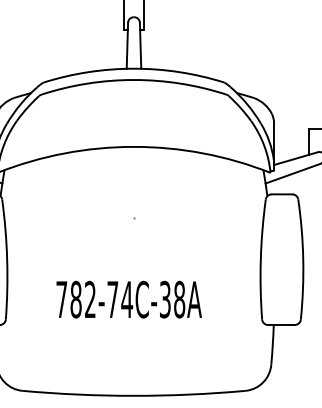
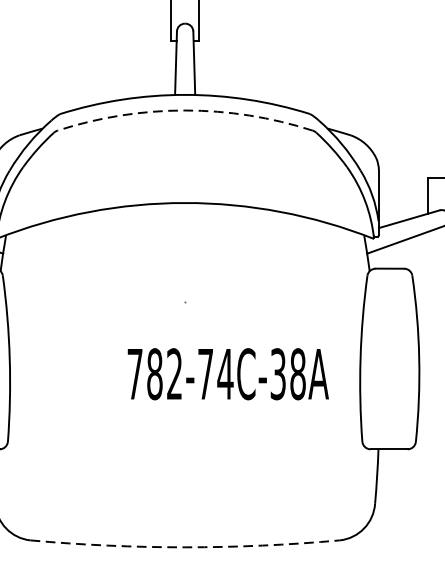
arc: (134, 80) -> (185, 111), solid -> dashed
text: (128, 299) -> (227, 373), moved
arc: (133, 395) -> (184, 546), solid -> dashed

